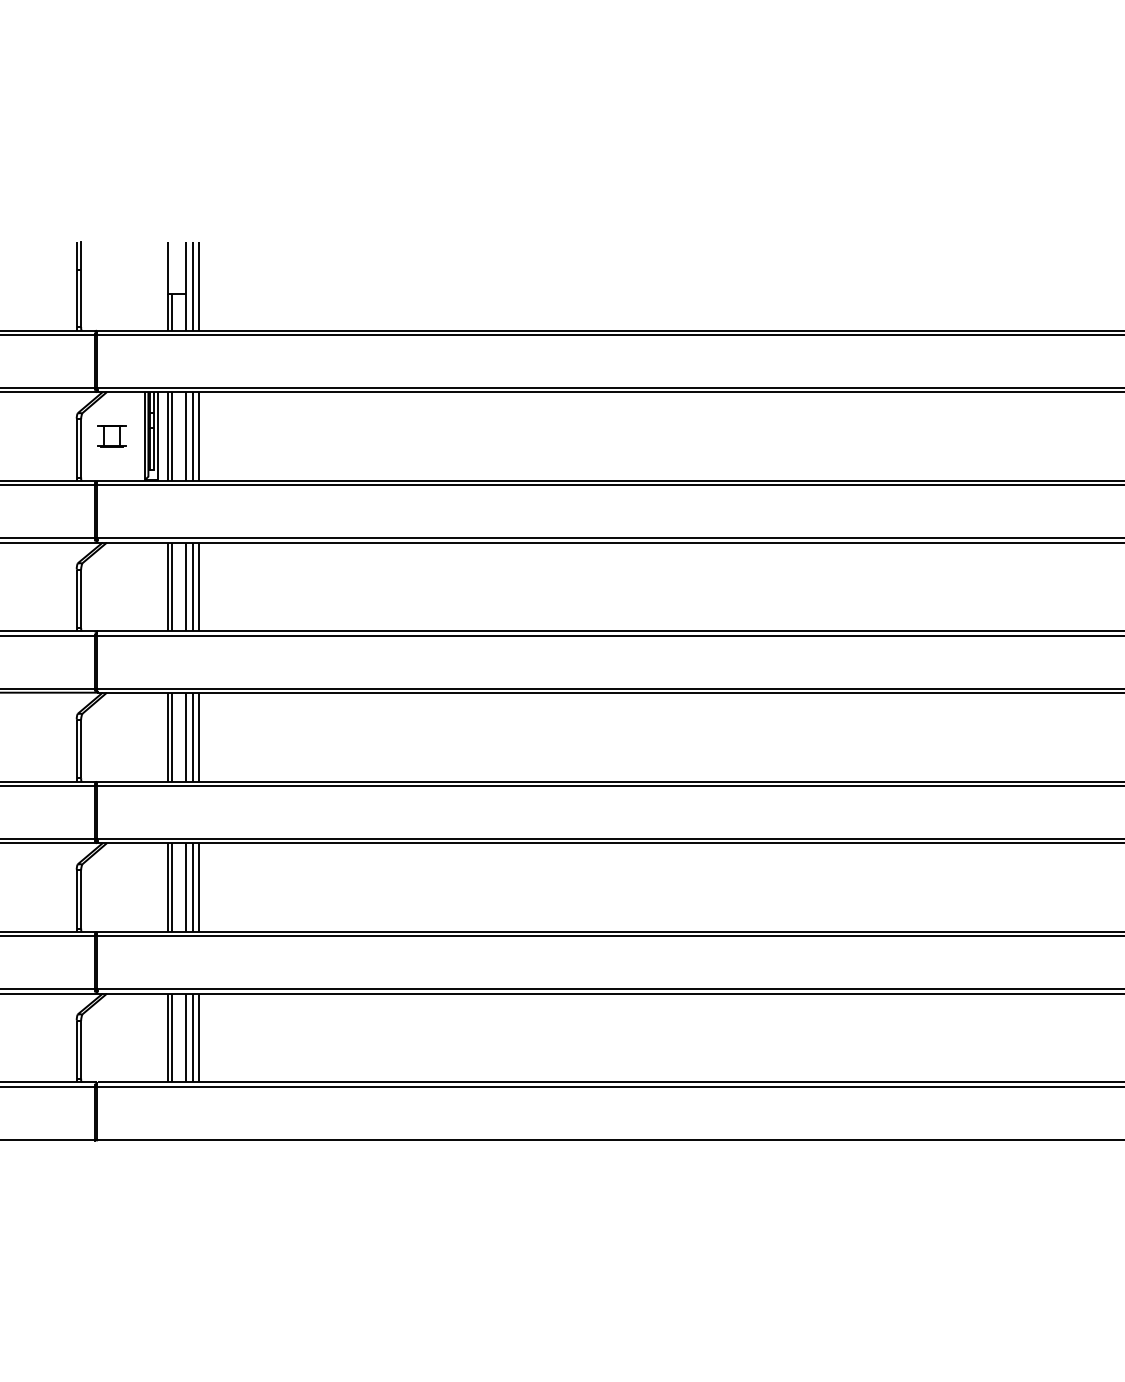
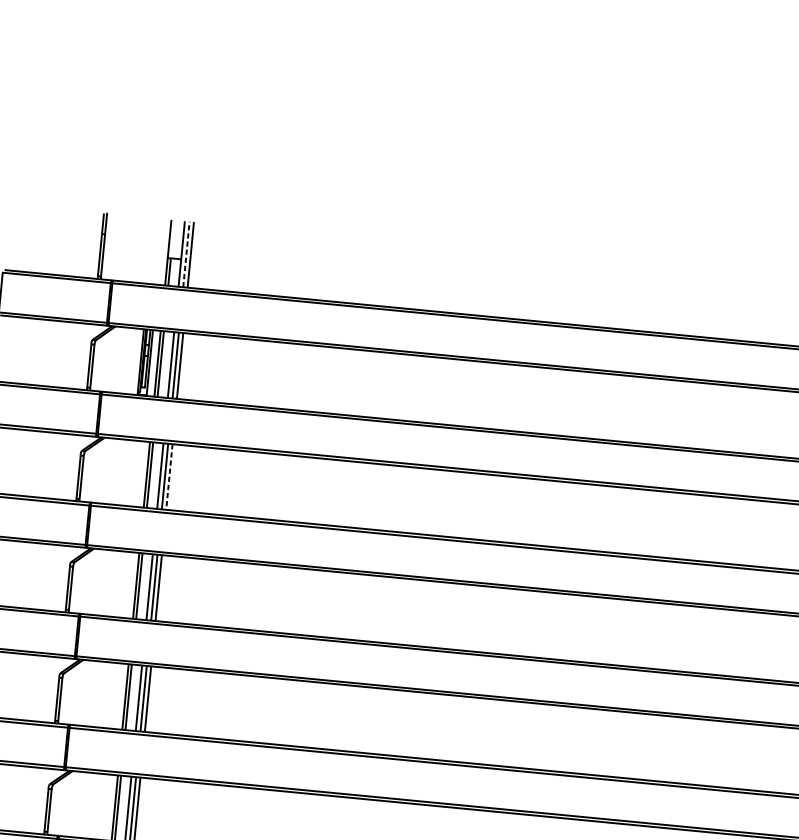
line: (192, 285) -> (186, 253), solid -> dashed
part: (111, 436) -> (115, 359), removed
line: (198, 587) -> (169, 477), solid -> dashed

